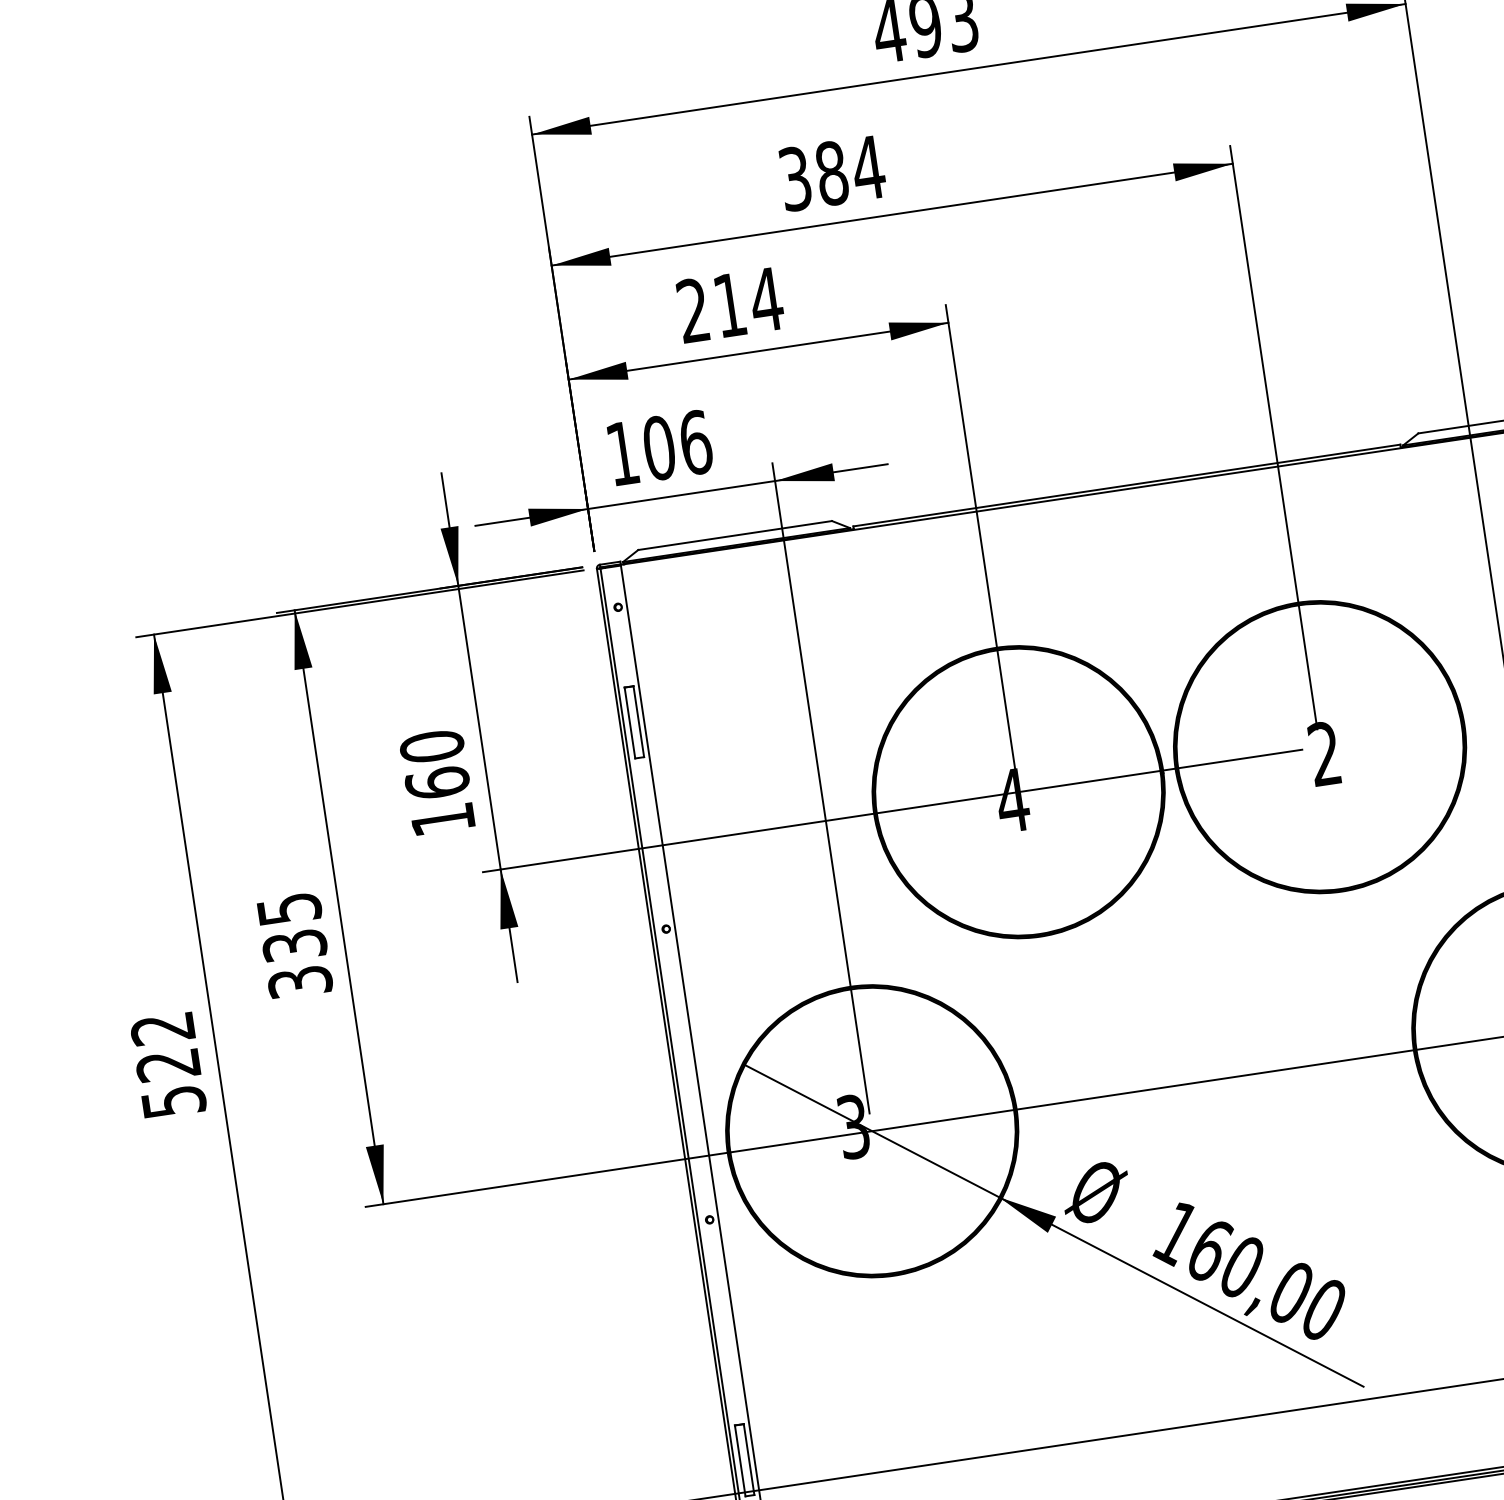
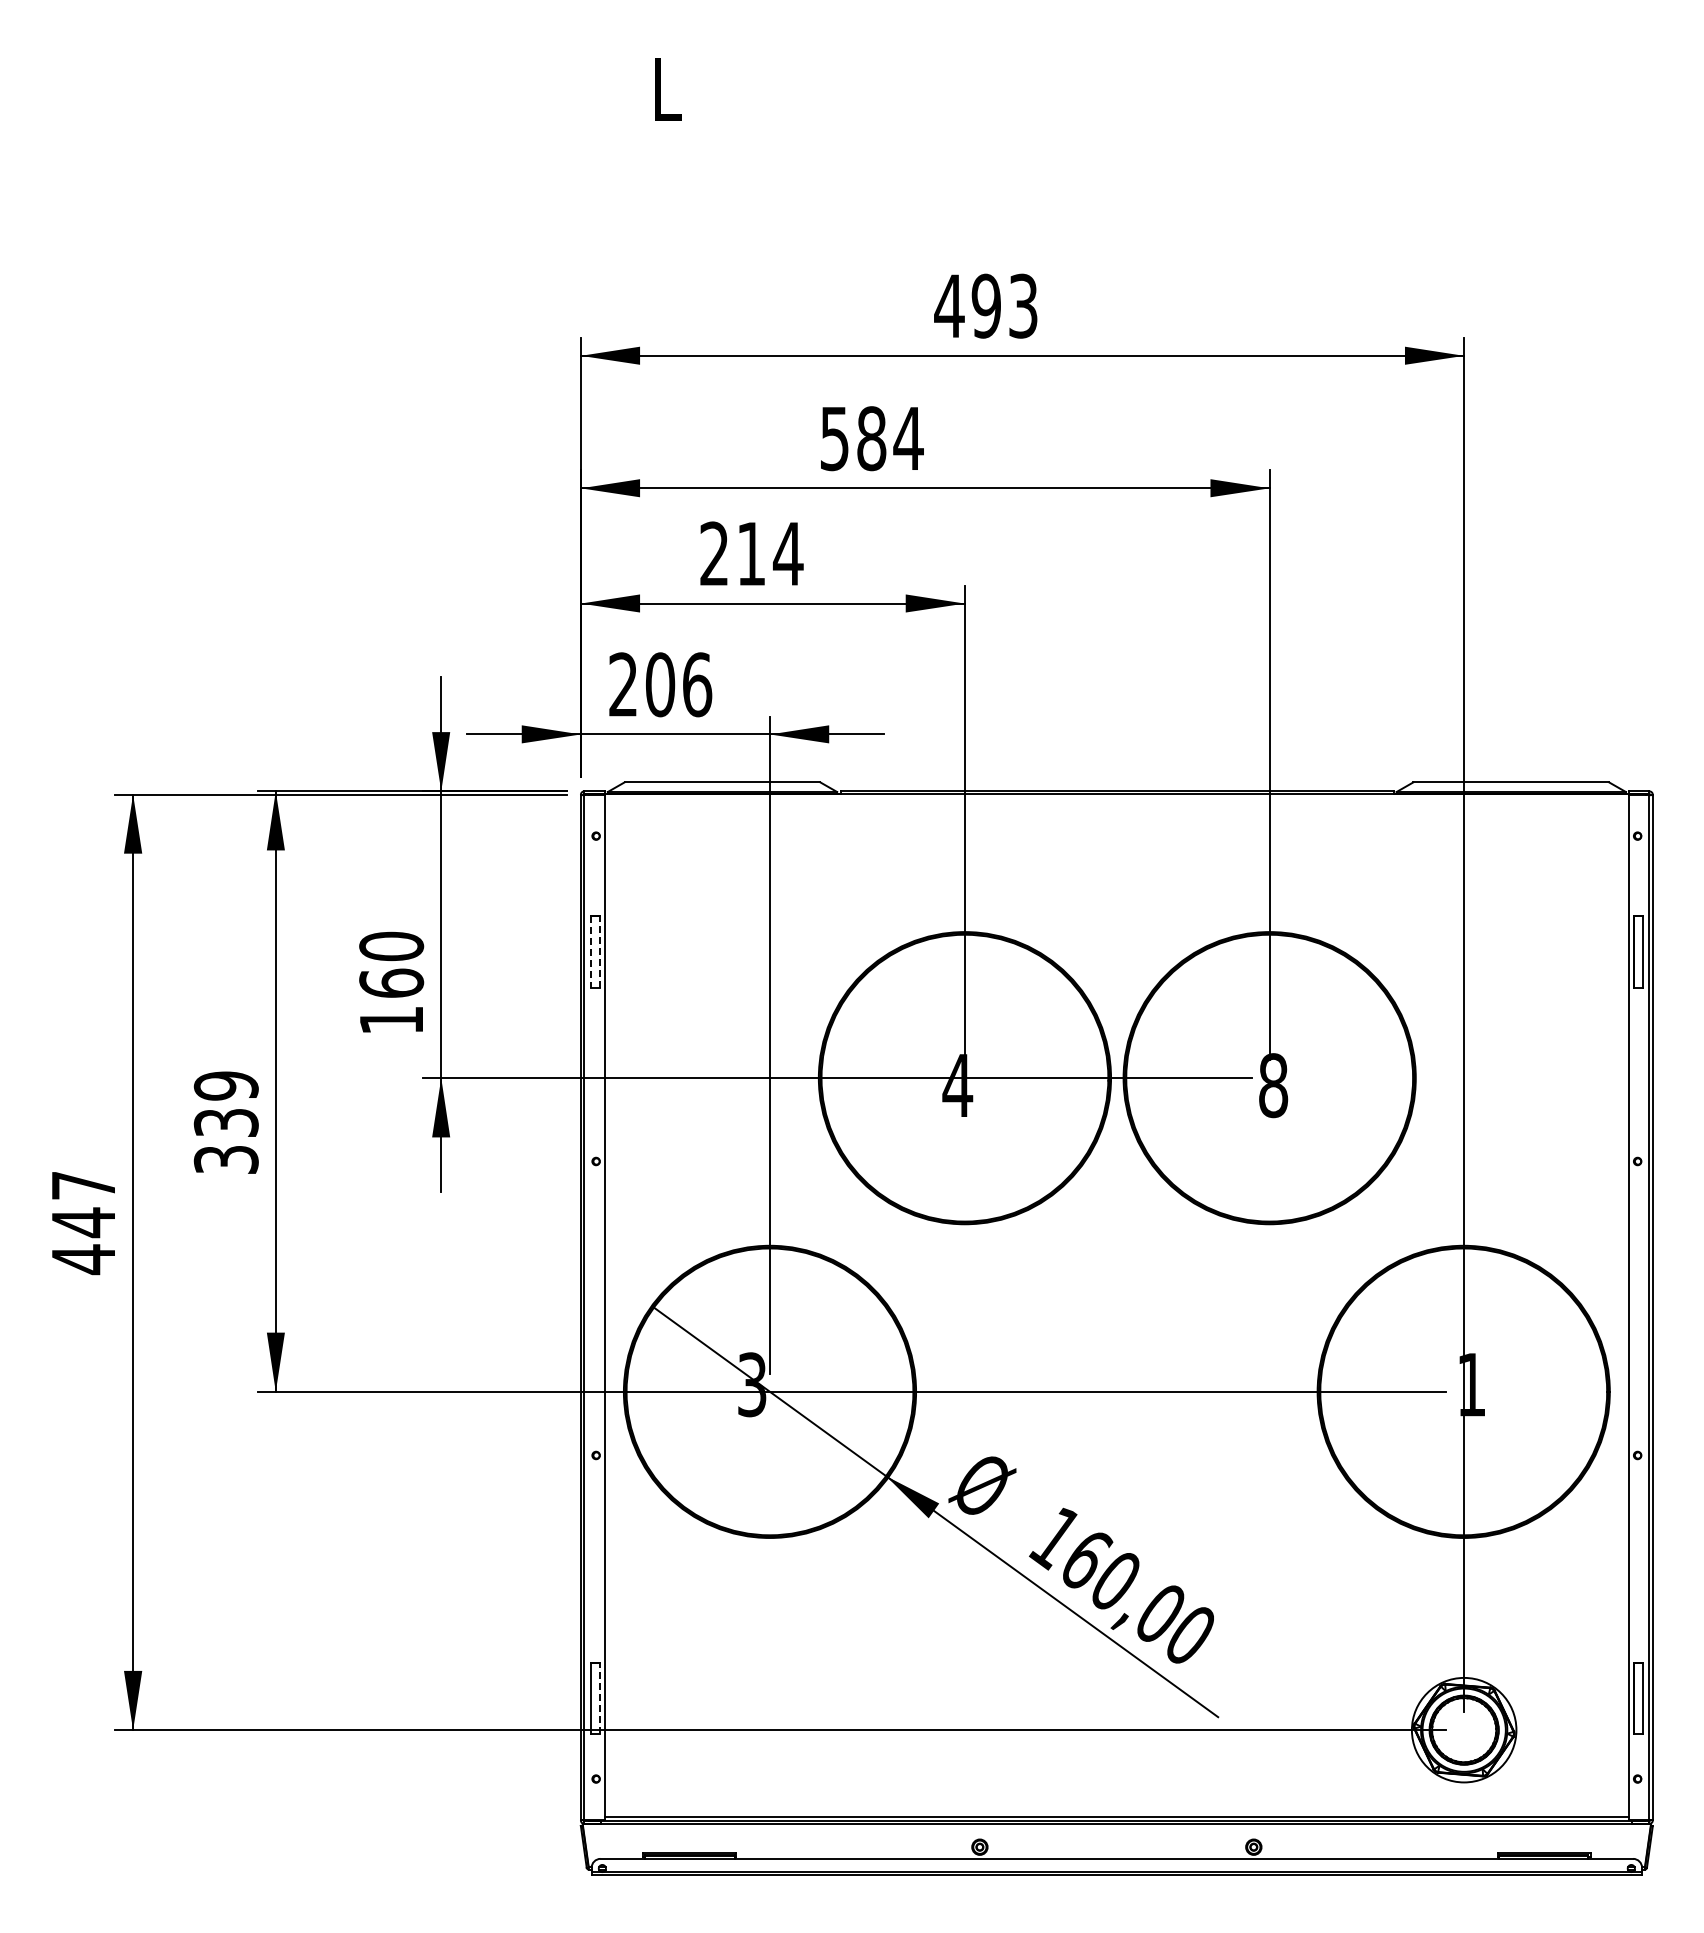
text: (795, 178) -> (834, 438), 384 -> 584
text: (621, 453) -> (622, 684), 106 -> 206
line: (638, 721) -> (599, 952), solid -> dashed
line: (629, 723) -> (590, 952), solid -> dashed
text: (1324, 753) -> (1273, 1085), 2 -> 8
text: (288, 908) -> (225, 1085), 335 -> 339
text: (168, 1066) -> (83, 1223), 522 -> 447
line: (748, 1459) -> (599, 1698), solid -> dashed

